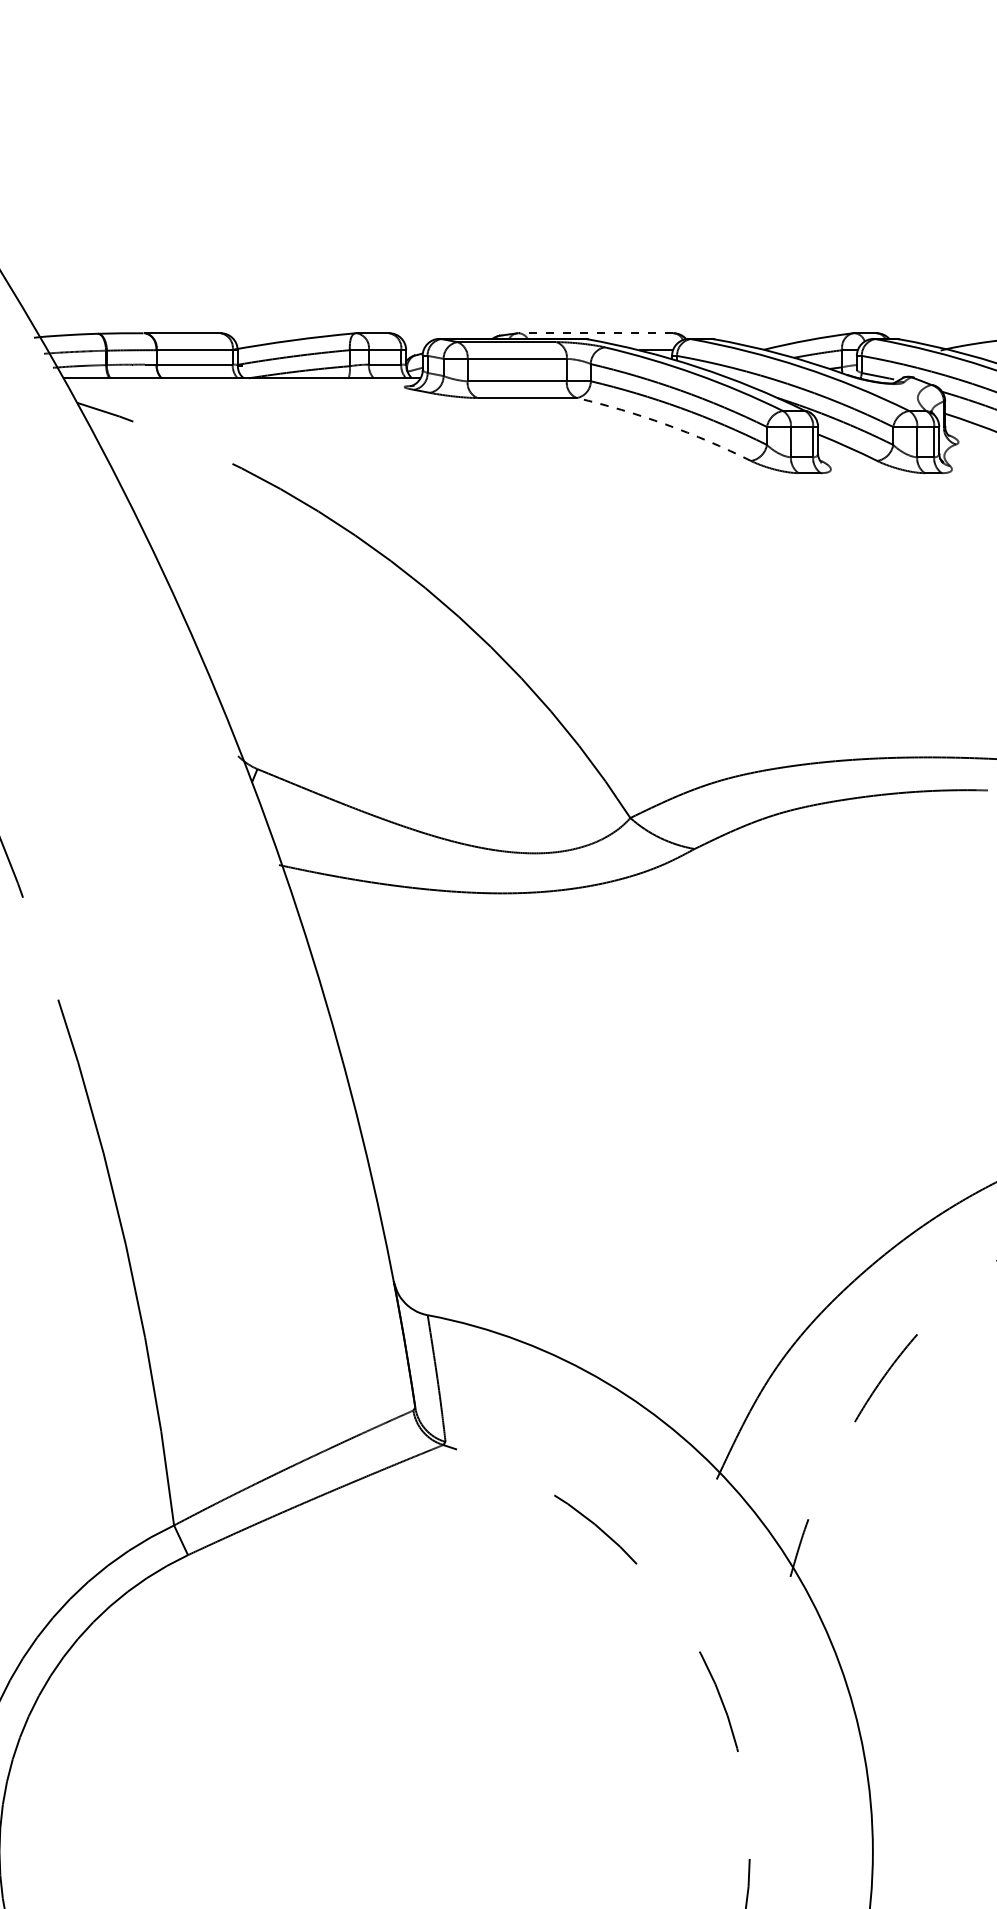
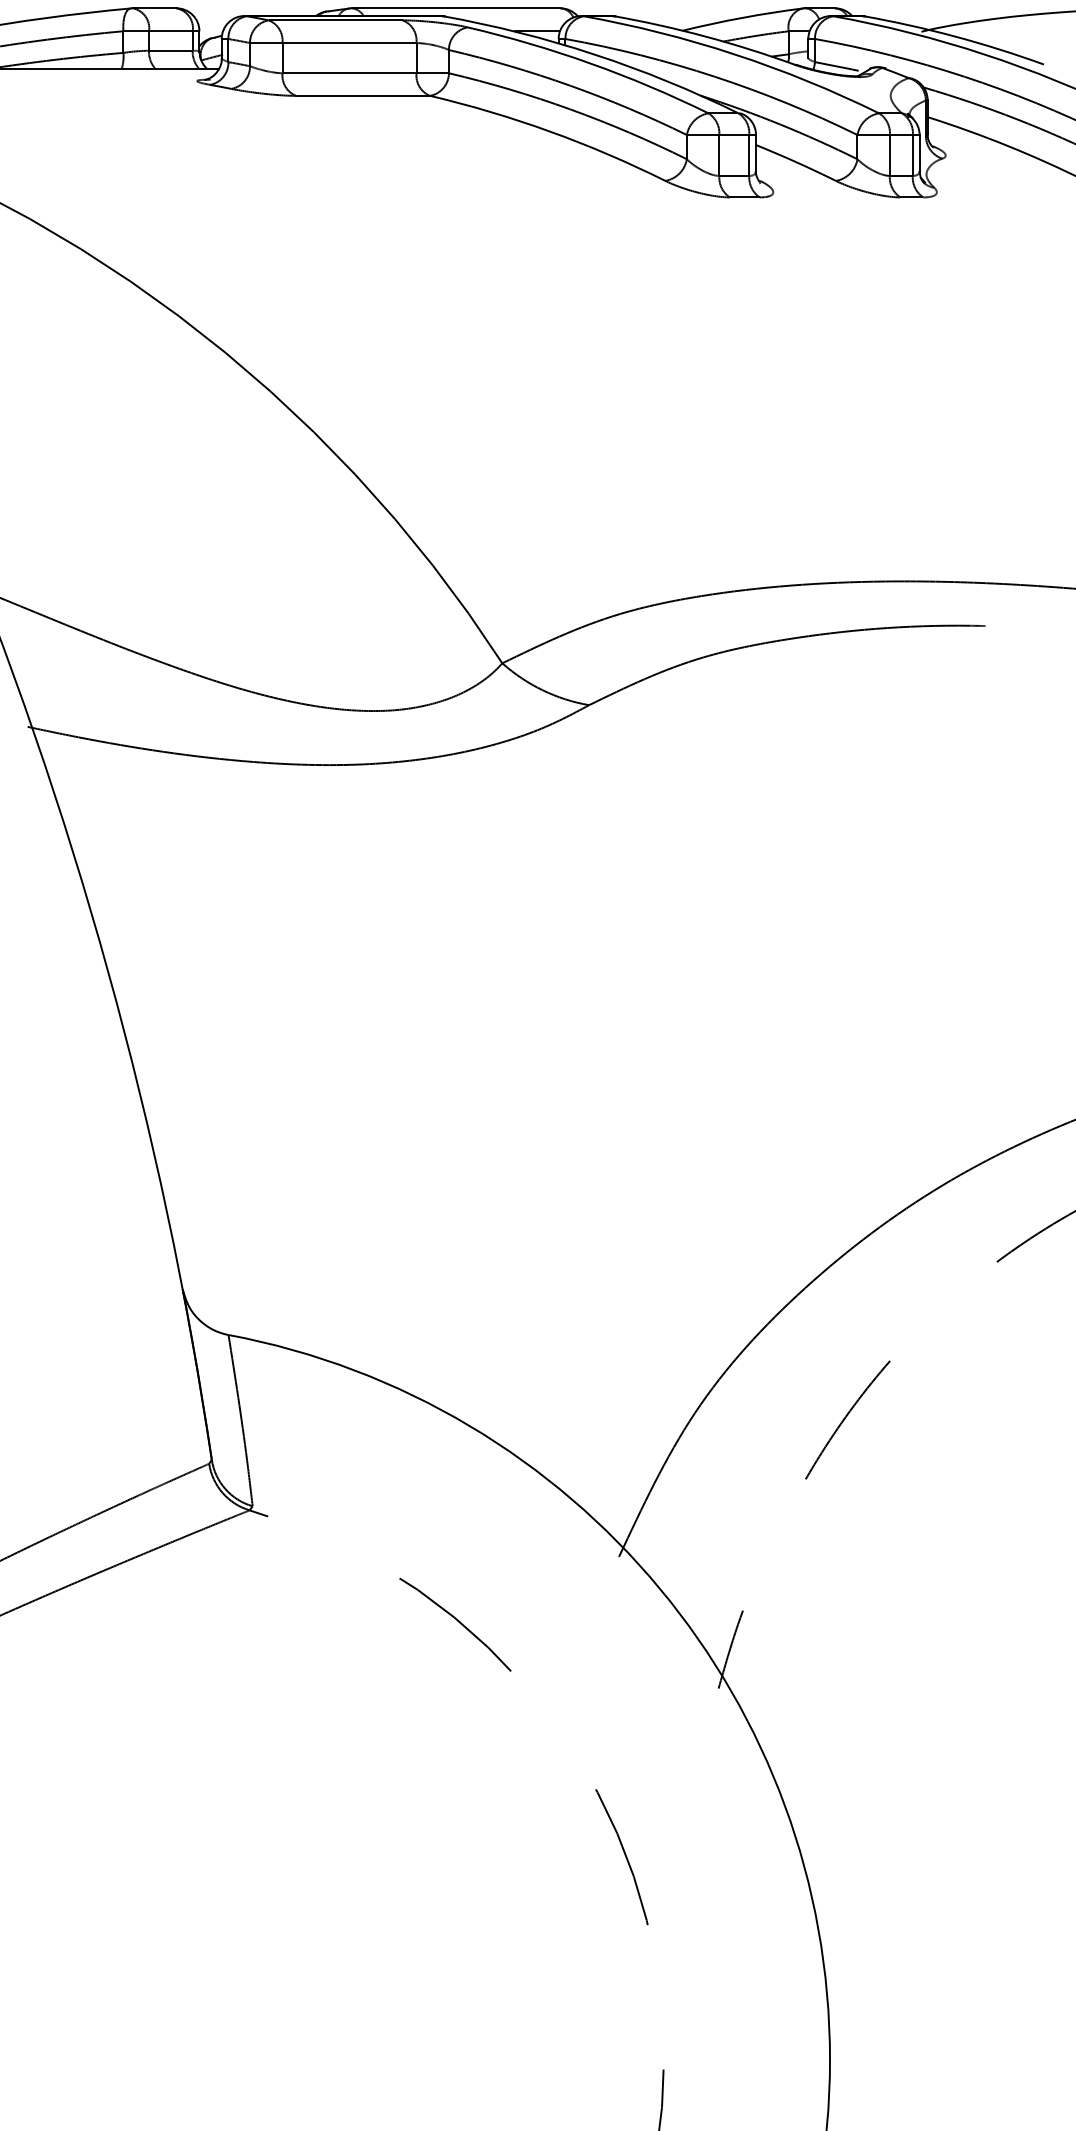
line: (595, 333) -> (455, 8), dashed -> solid
arc: (665, 424) -> (549, 131), dashed -> solid

